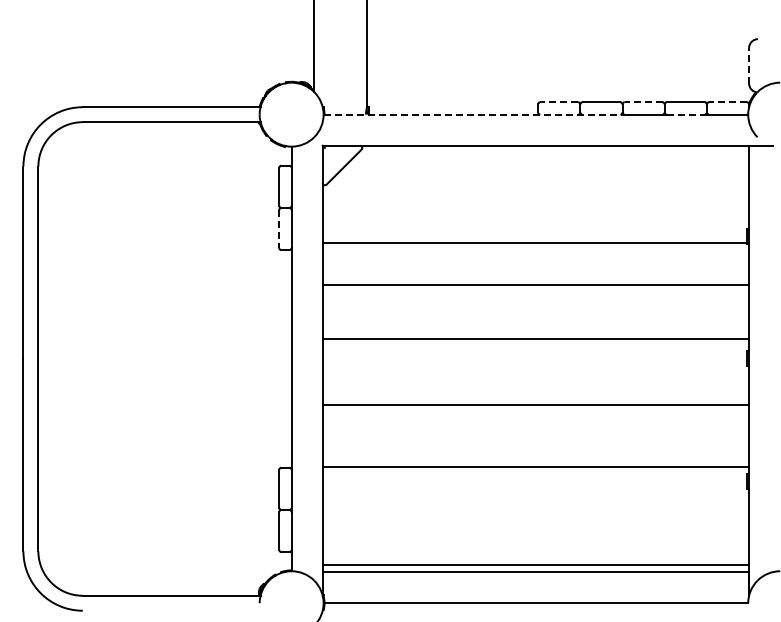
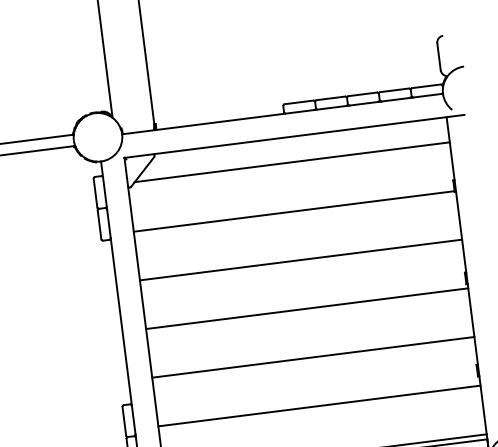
line: (749, 65) -> (439, 56), dashed -> solid
line: (559, 102) -> (299, 102), dashed -> solid
line: (643, 102) -> (362, 94), dashed -> solid
line: (728, 102) -> (426, 86), dashed -> solid
line: (474, 114) -> (236, 119), dashed -> solid
line: (685, 114) -> (395, 99), dashed -> solid
line: (540, 179) -> (292, 162), added
line: (279, 229) -> (99, 225), dashed -> solid
line: (535, 284) -> (300, 259), moved
line: (535, 339) -> (306, 308), moved
line: (535, 404) -> (312, 357), moved
line: (535, 467) -> (319, 406), moved

